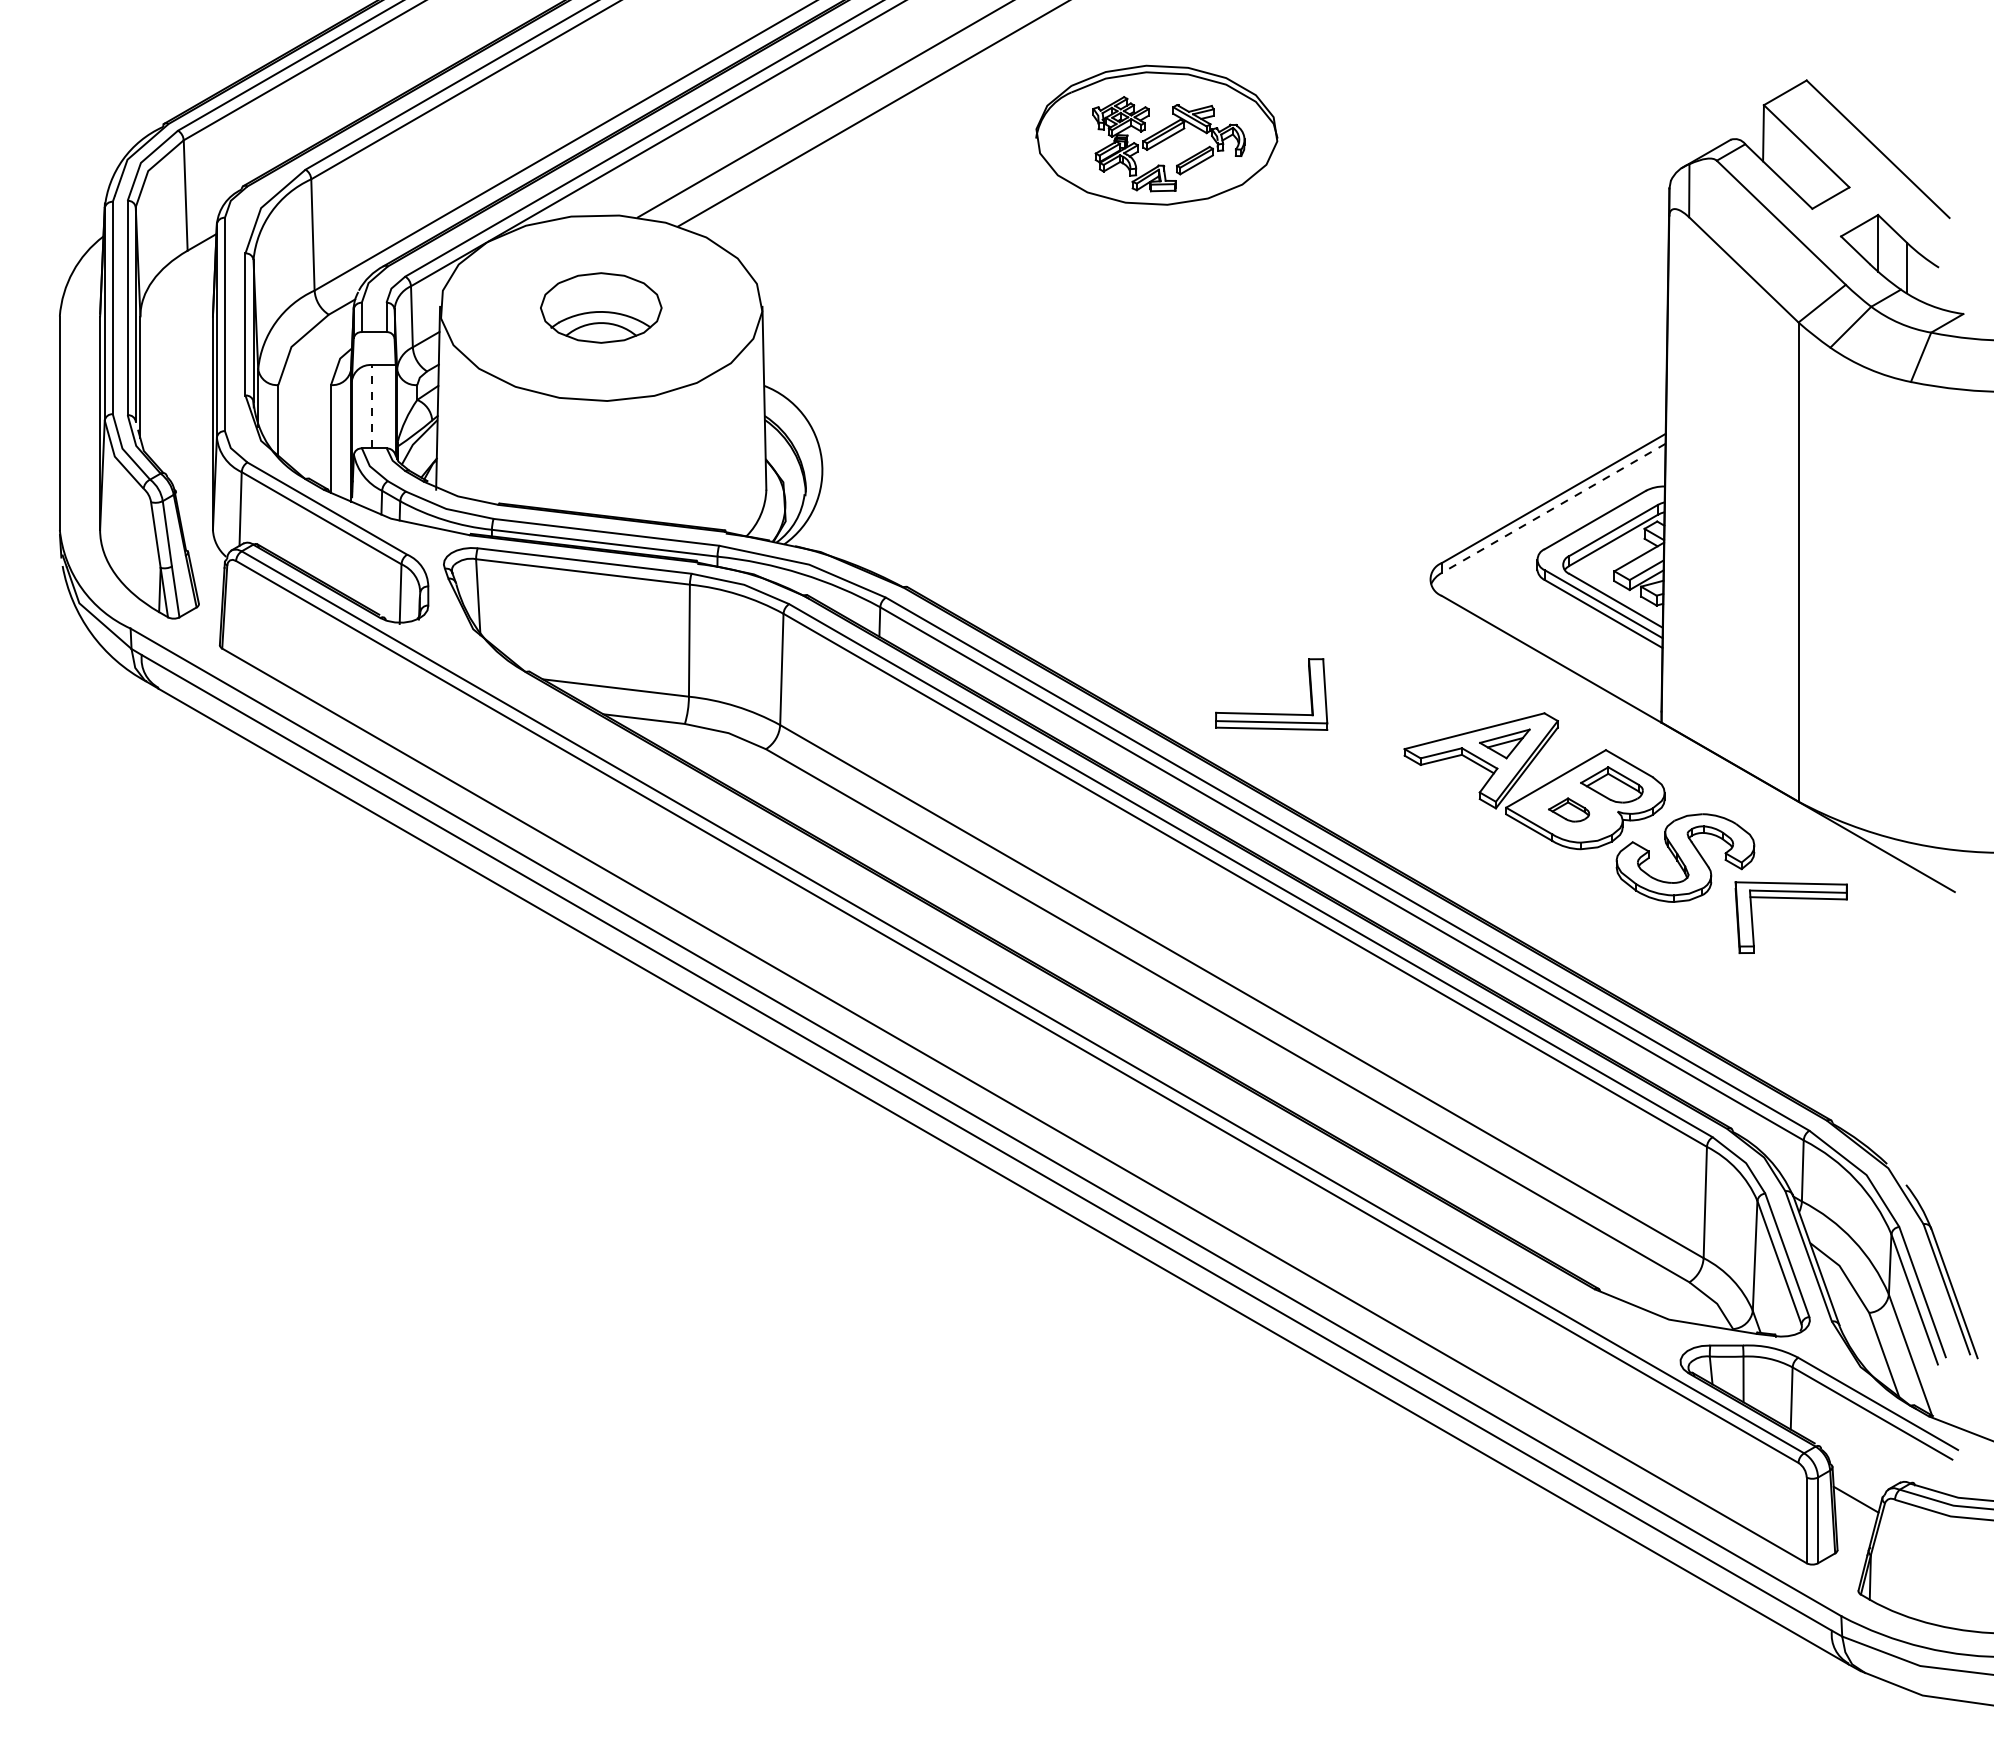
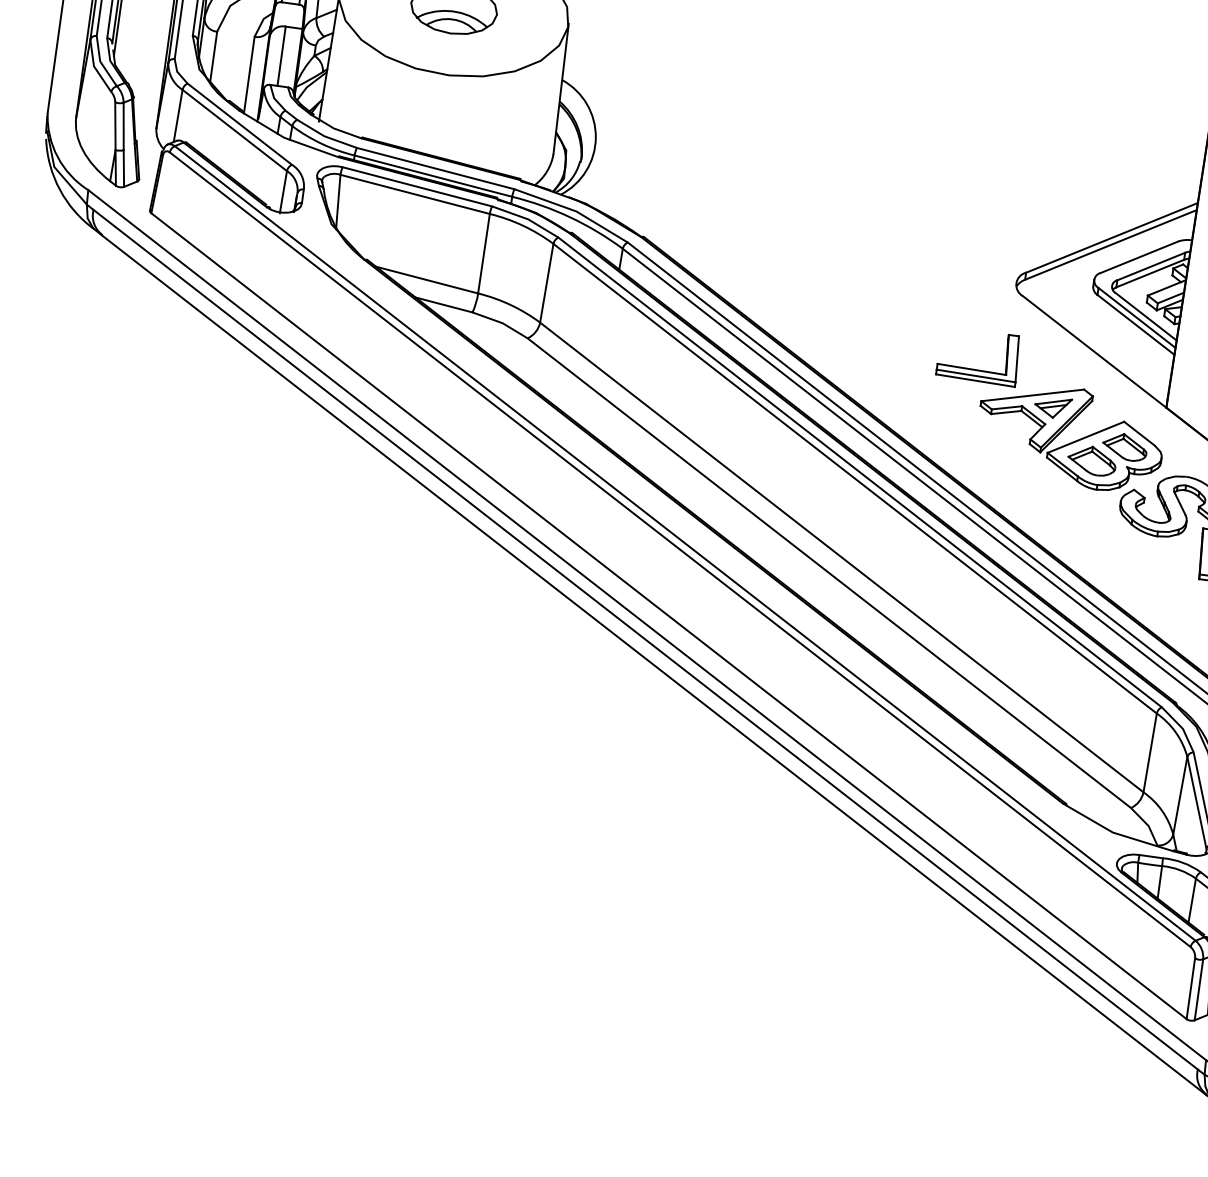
line: (372, 406) -> (281, 56), dashed -> solid
line: (1553, 508) -> (1110, 245), dashed -> solid
part: (1271, 713) -> (976, 369), moved
part: (1568, 809) -> (1091, 460), size x1.67

